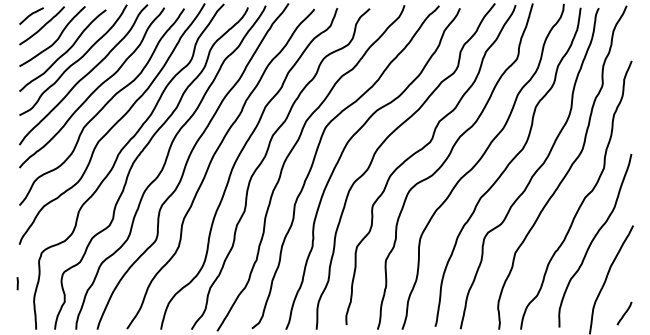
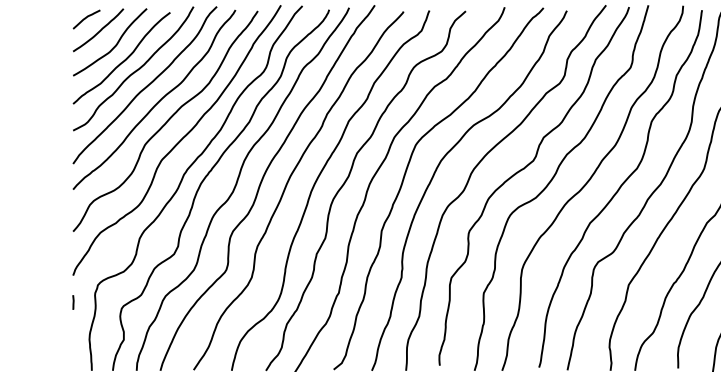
line: (17, 283) -> (73, 302), moved

